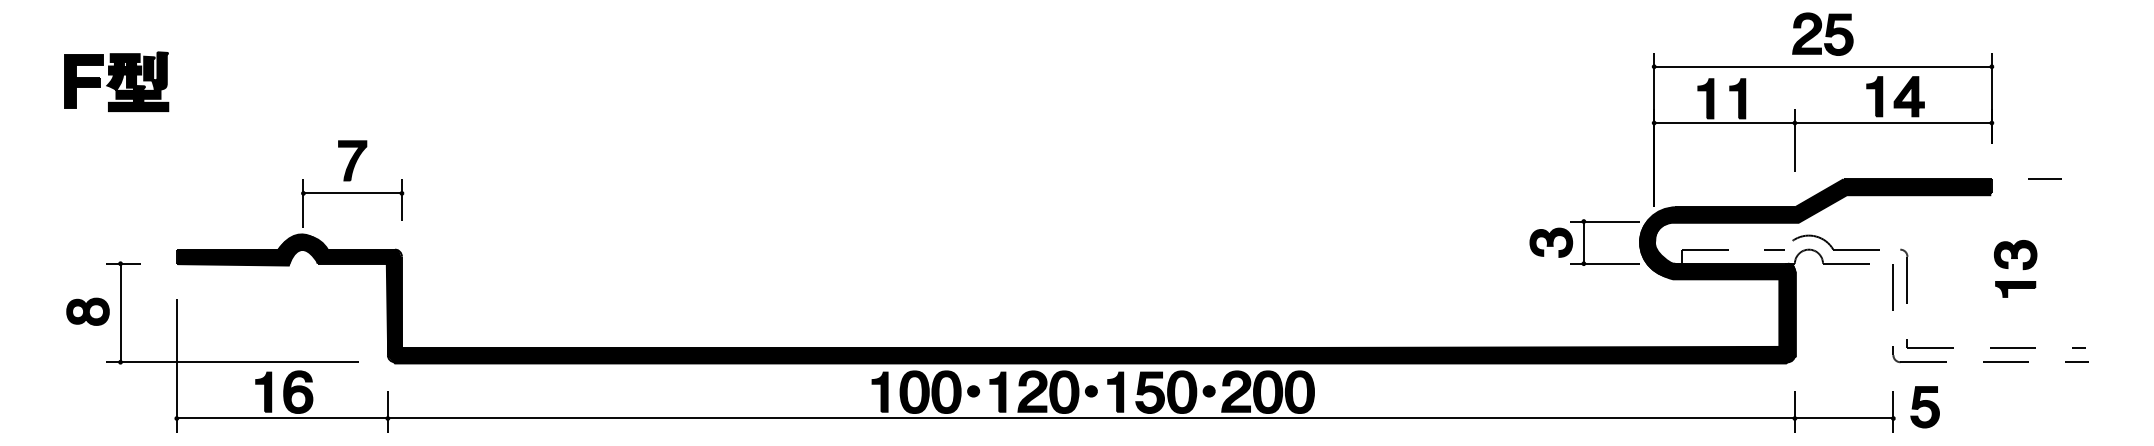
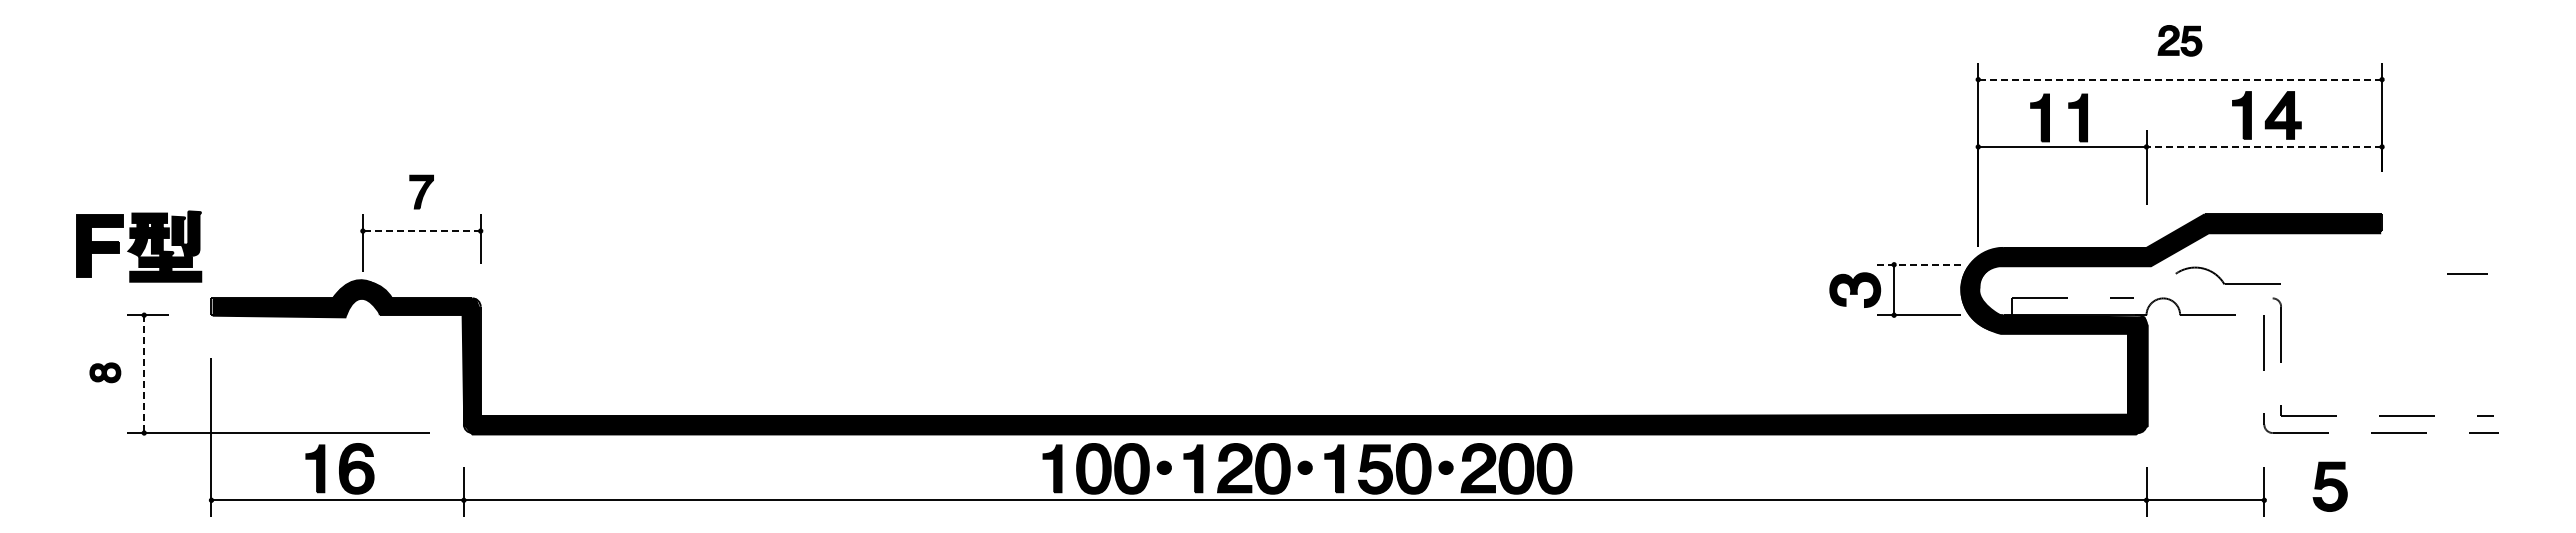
part: (1822, 34) -> (2179, 40), size x0.6
line: (1823, 66) -> (2180, 79), solid -> dashed
part: (116, 81) -> (139, 246), moved
line: (1893, 122) -> (2264, 146), solid -> dashed
part: (352, 160) -> (421, 191), size x0.7
line: (2044, 178) -> (2467, 273), moved
line: (352, 193) -> (421, 231), solid -> dashed
line: (1605, 221) -> (1919, 264), solid -> dashed
part: (1831, 245) -> (2222, 279), moved
part: (2008, 268) -> (2401, 321), removed
part: (88, 311) -> (105, 372), size x0.6
line: (120, 313) -> (144, 374), solid -> dashed
part: (1924, 406) -> (2329, 486), moved

